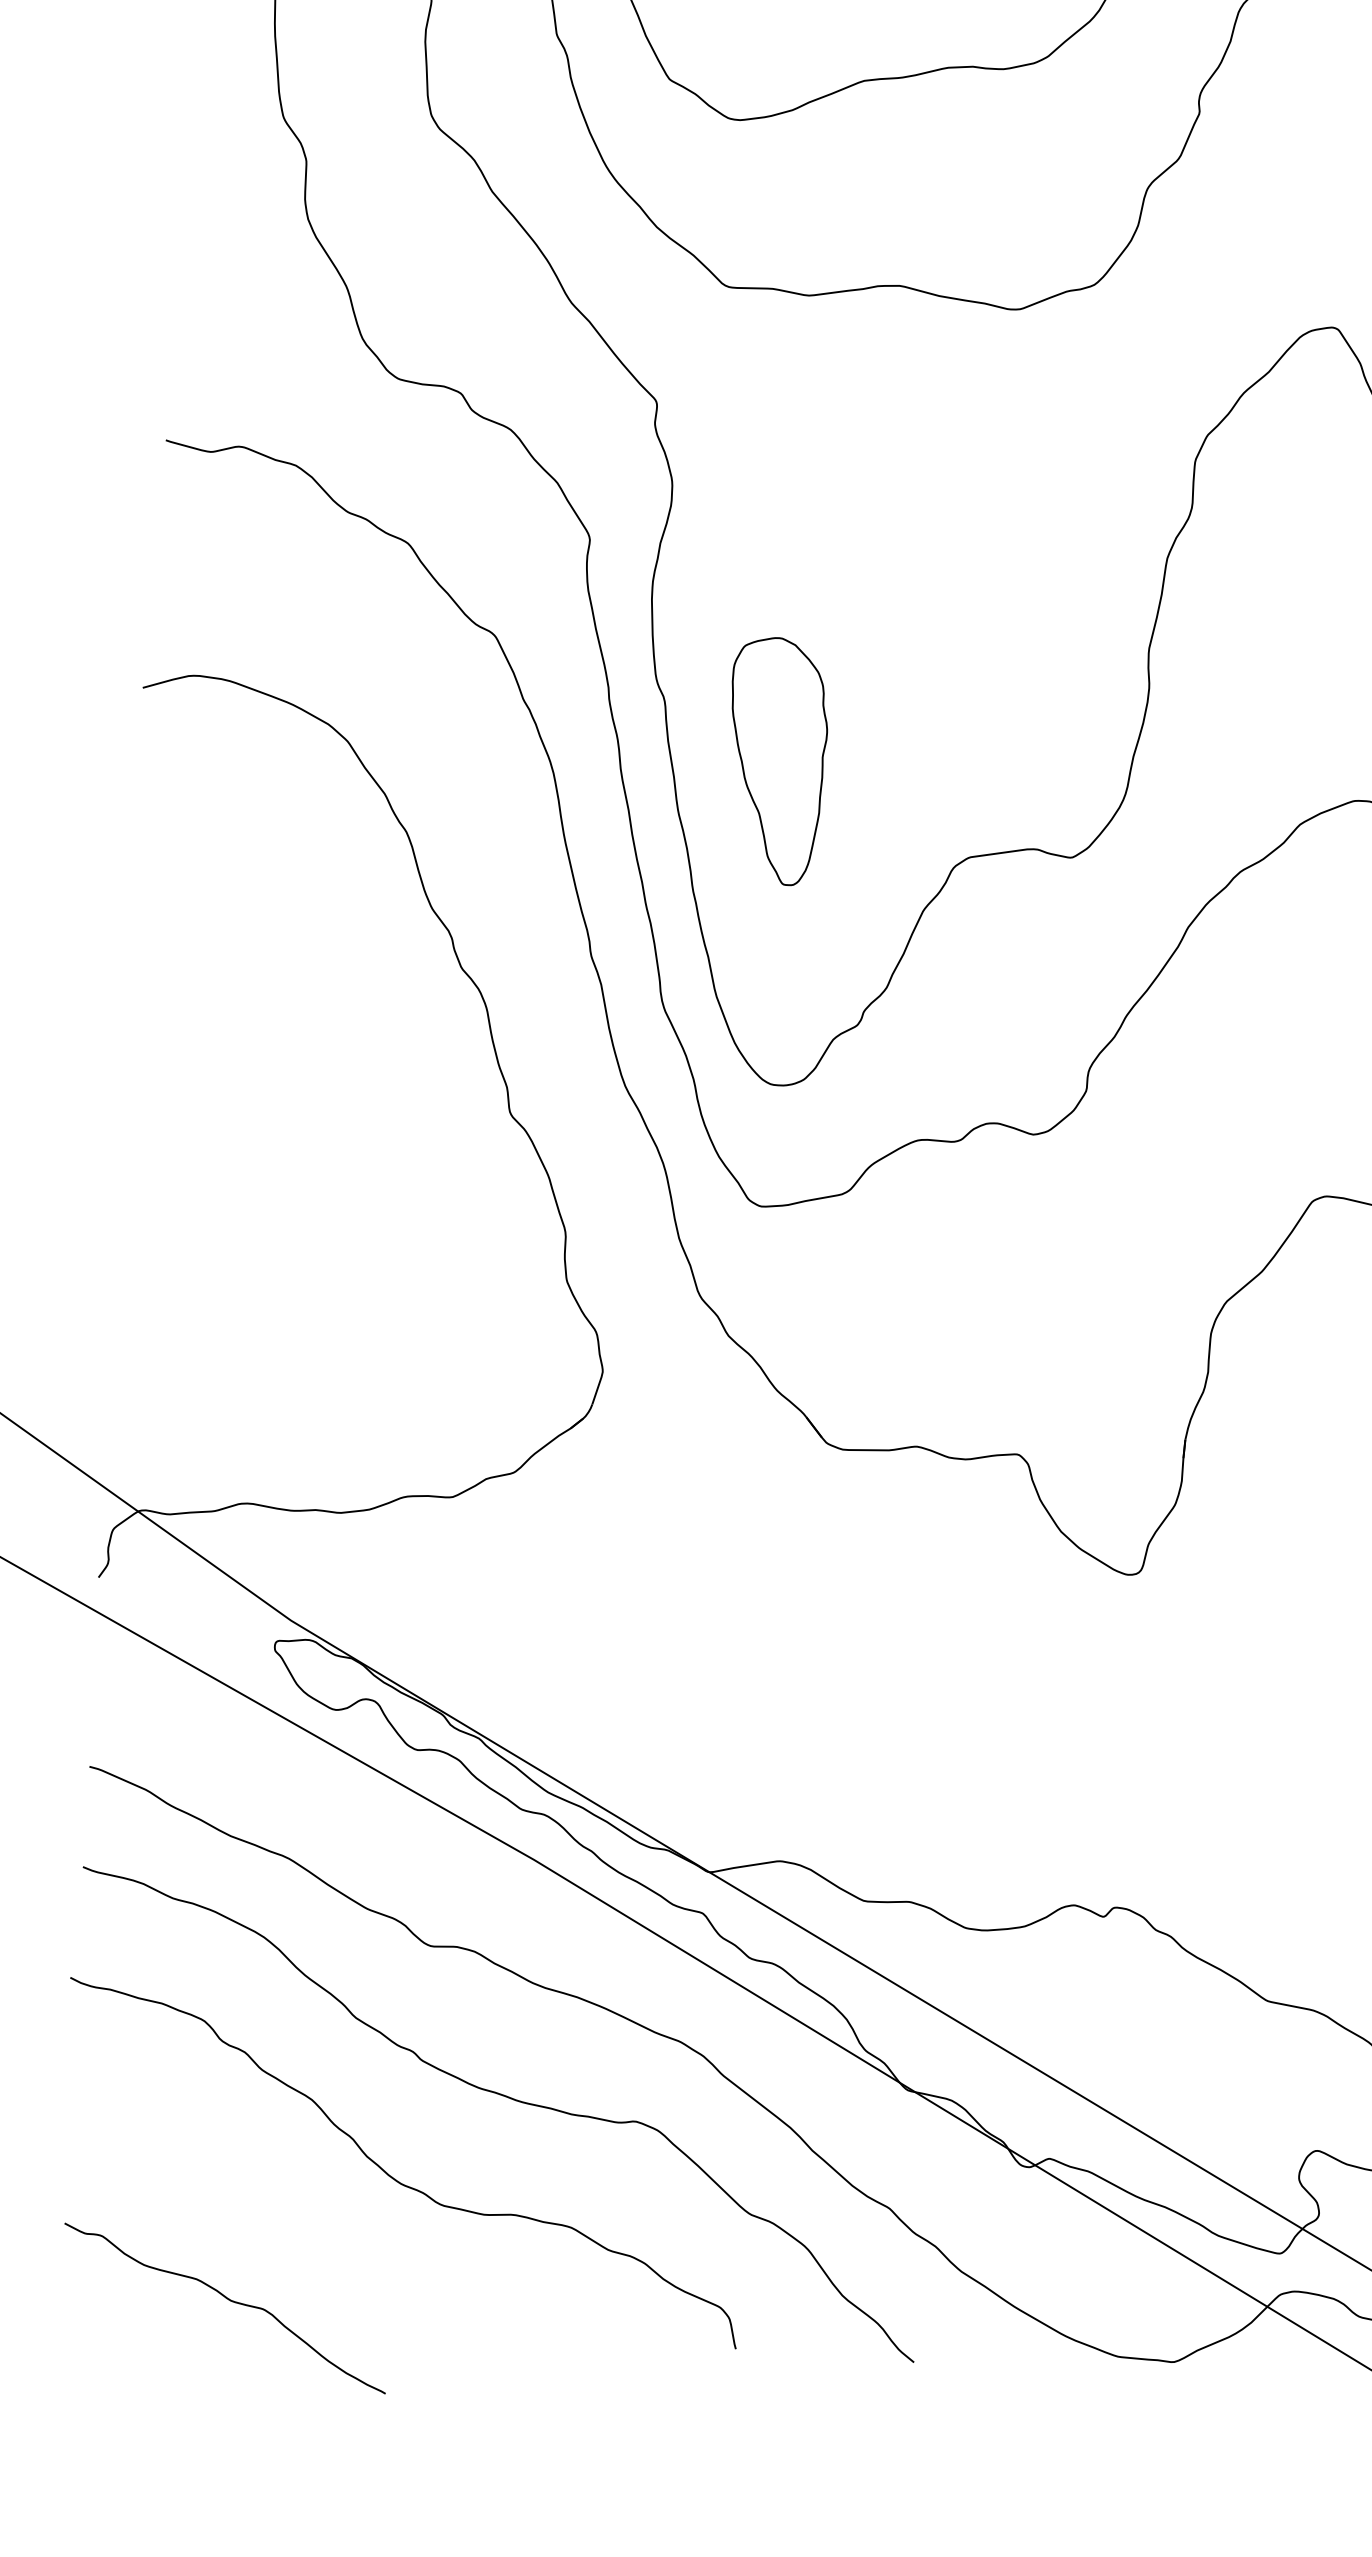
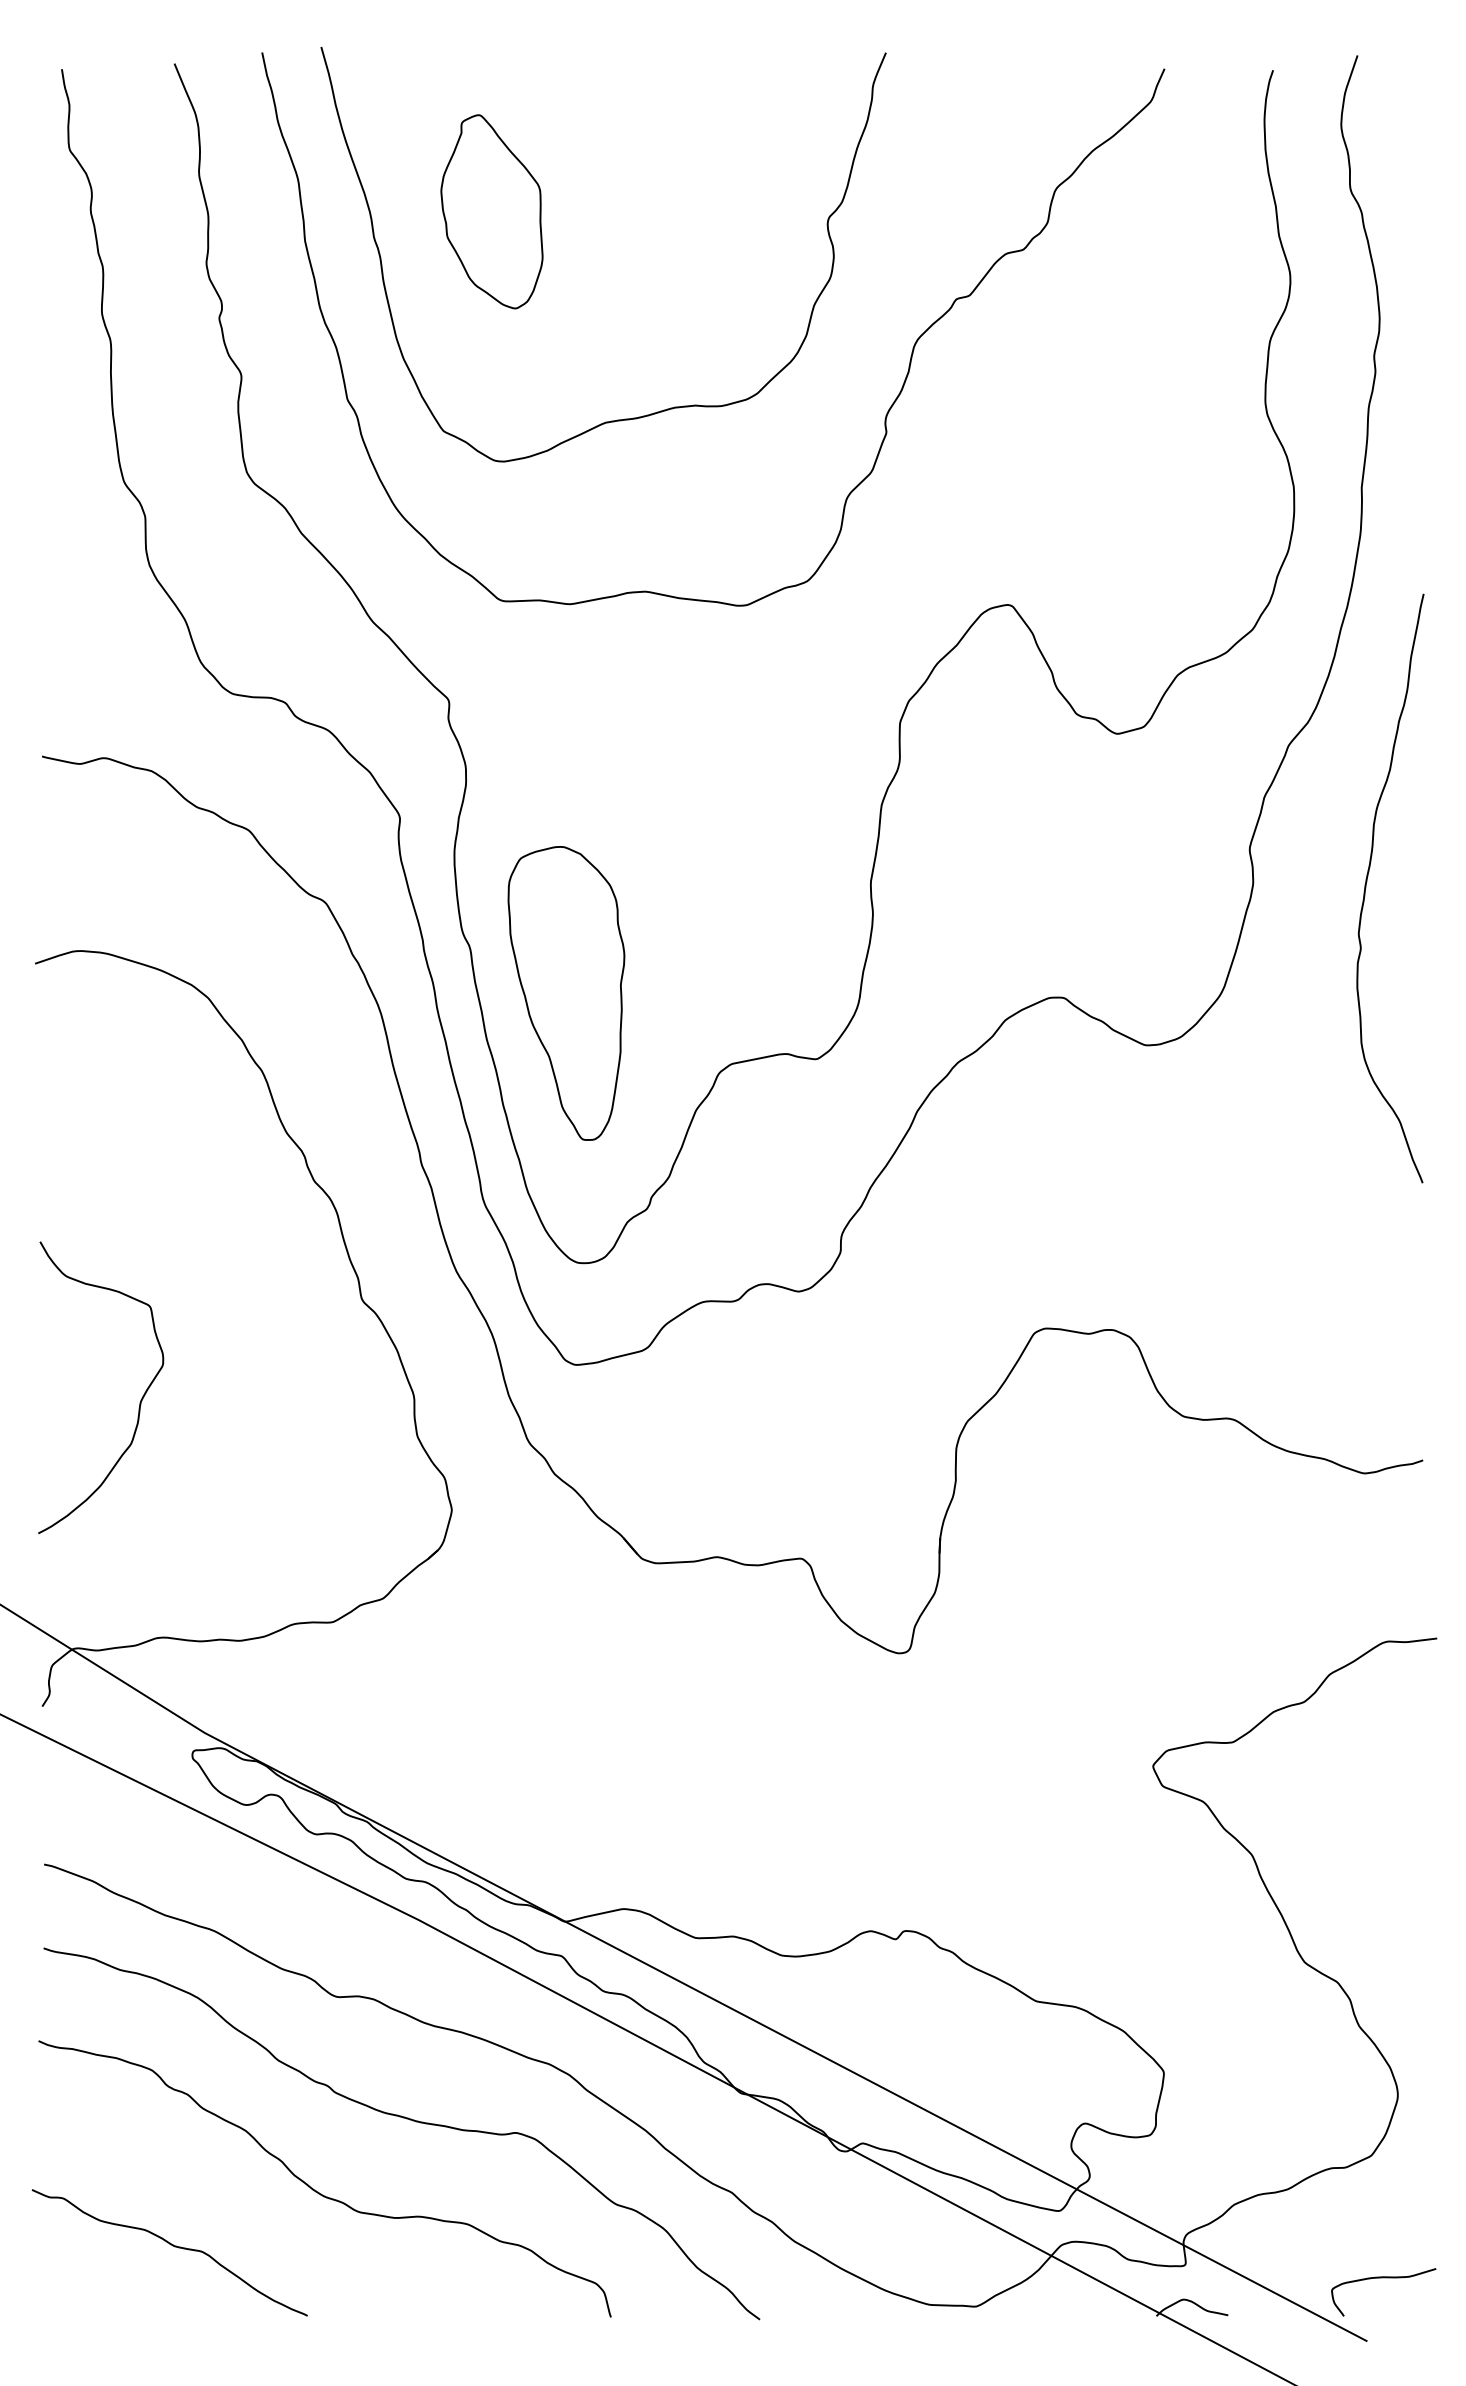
part: (776, 761) -> (566, 993), size x1.43
curve: (236, 1220) -> (139, 1402), added
curve: (228, 2301) -> (172, 2246), moved

